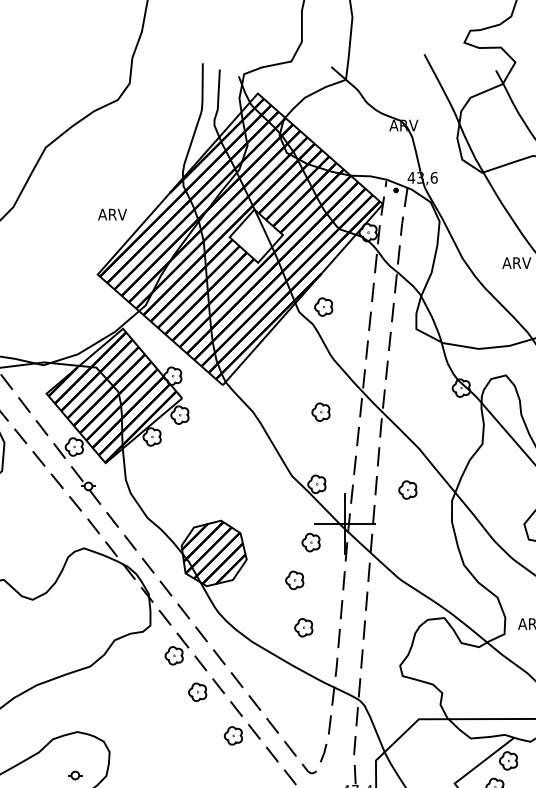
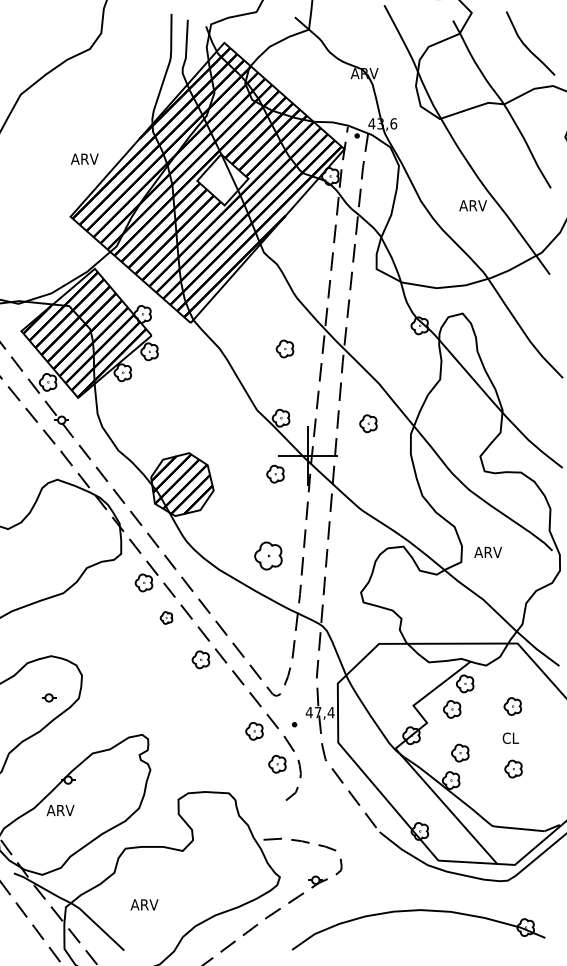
part: (323, 306) -> (287, 247), removed
part: (294, 580) -> (259, 510), removed
part: (303, 627) -> (268, 555), size x1.6
part: (197, 691) -> (166, 617), size x0.7

